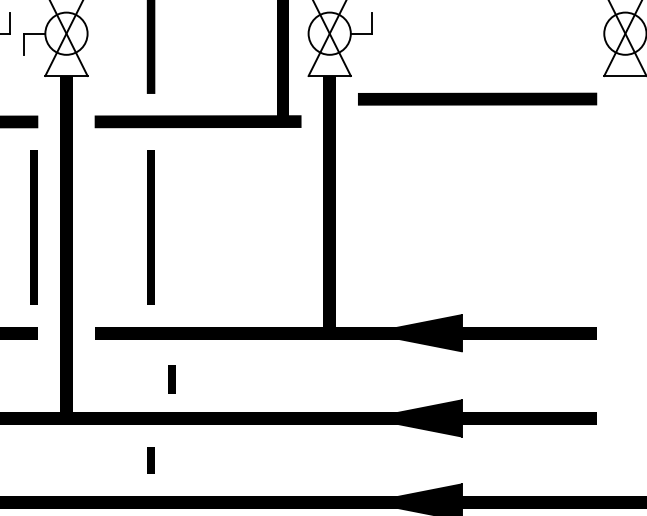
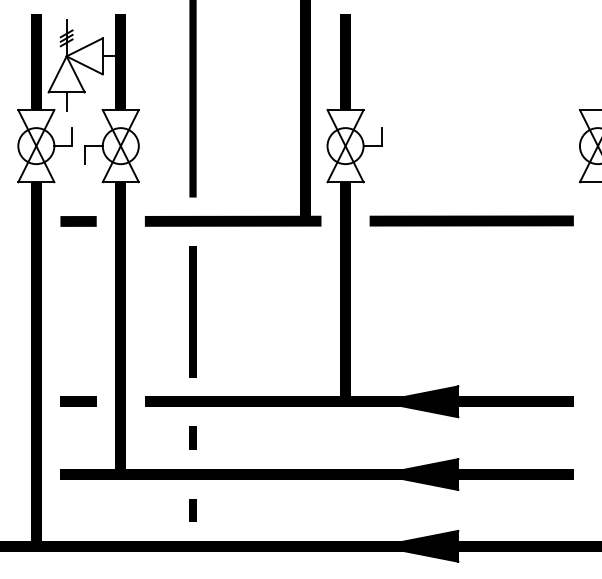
line: (477, 98) -> (471, 220), moved
line: (33, 227) -> (92, 311), removed
line: (171, 378) -> (192, 437), moved

